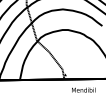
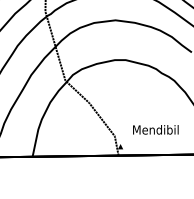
text: (83, 89) -> (155, 128), moved

